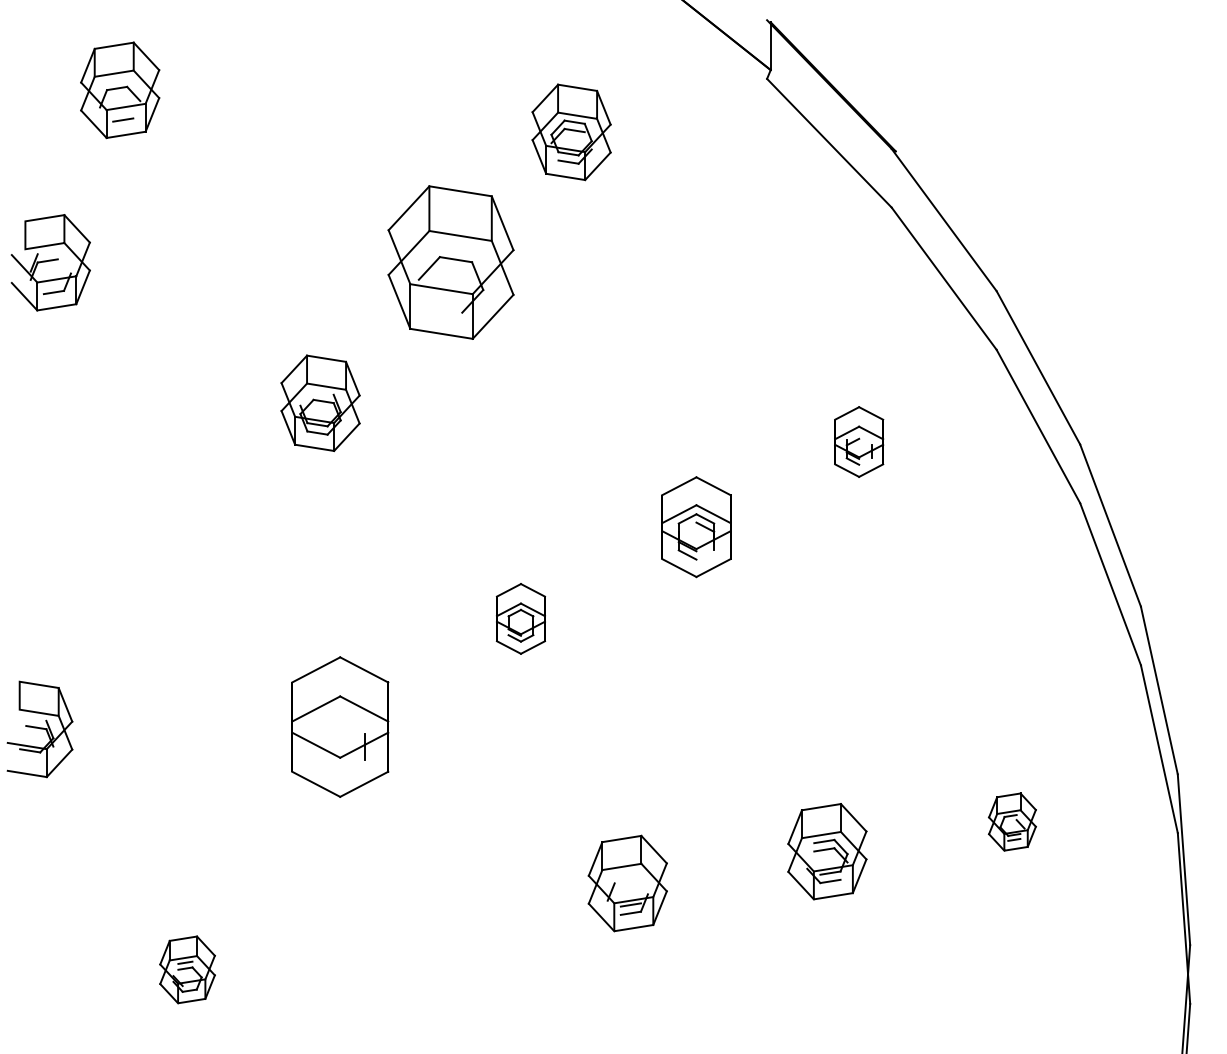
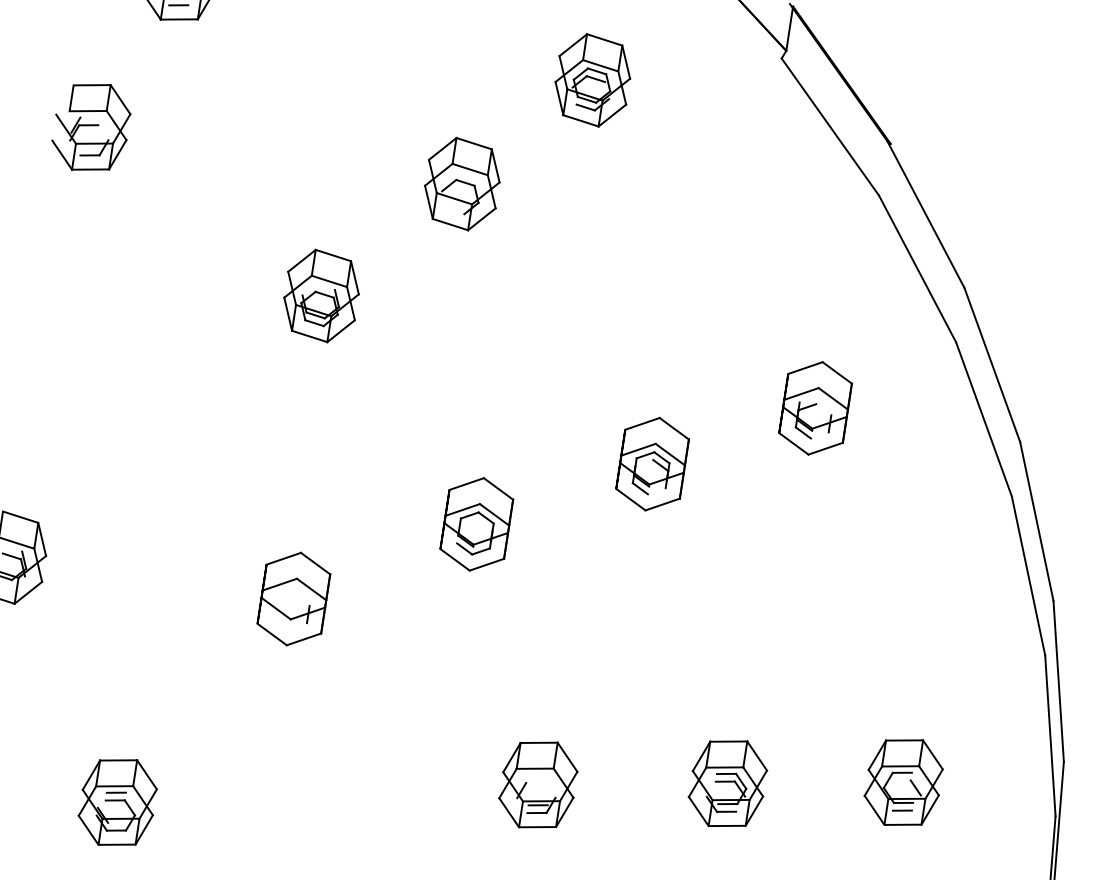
part: (450, 262) -> (462, 183), size x0.62
part: (858, 441) -> (814, 407), size x1.43
part: (520, 618) -> (476, 523), size x1.43
part: (340, 726) -> (294, 598), size x0.71
part: (1012, 821) -> (903, 782), size x1.67
part: (187, 969) -> (117, 802), size x1.43

